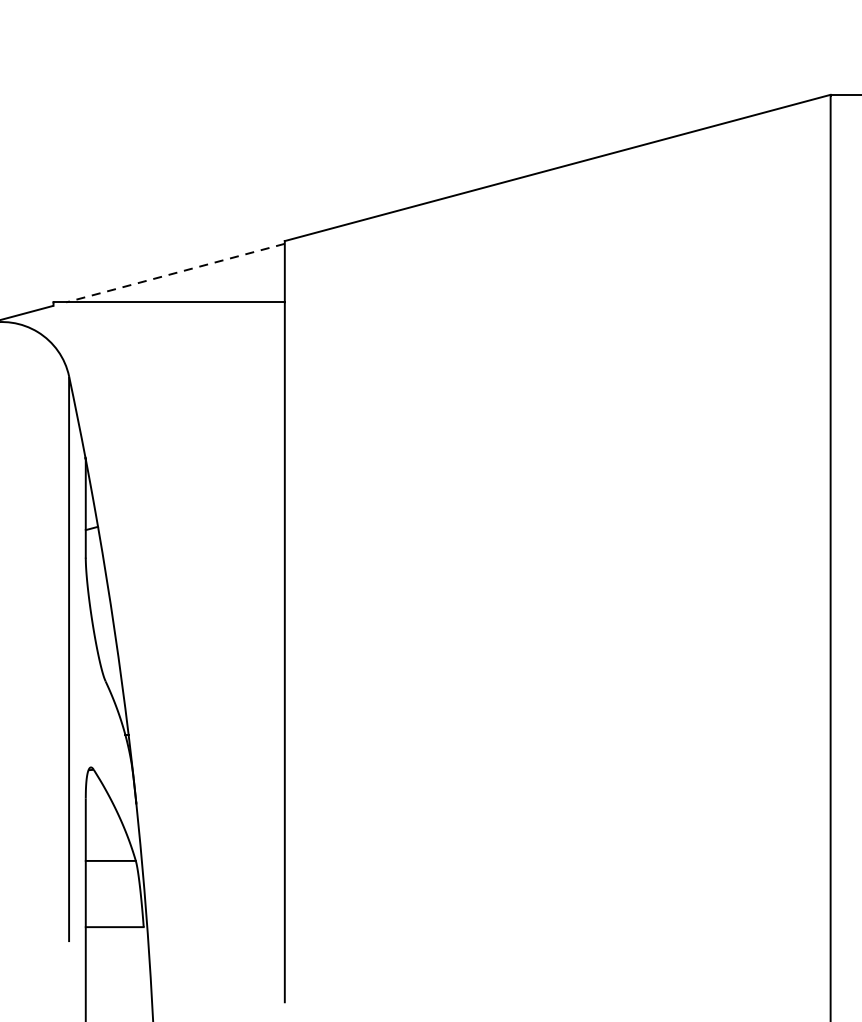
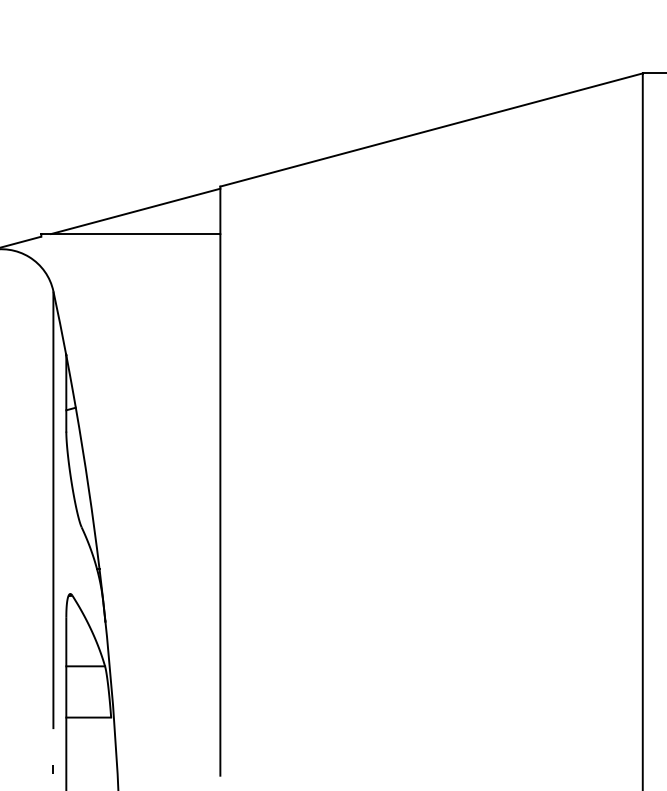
line: (175, 273) -> (135, 211), dashed -> solid
curve: (67, 994) -> (52, 769), added

